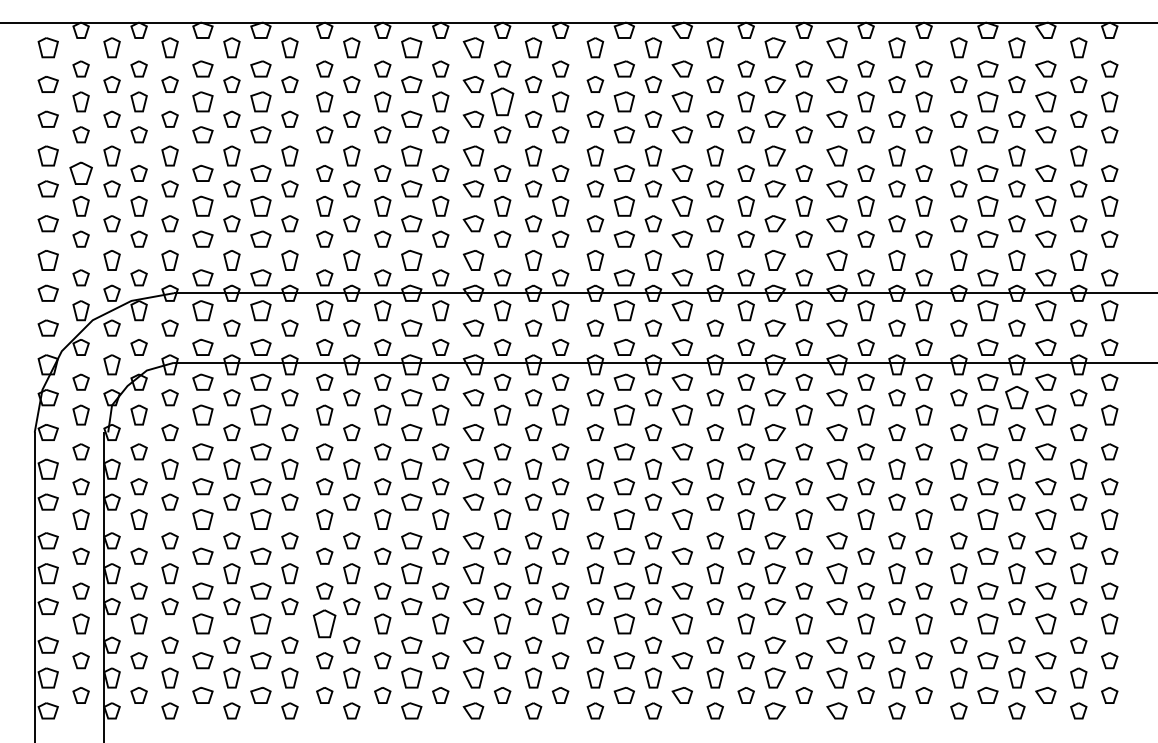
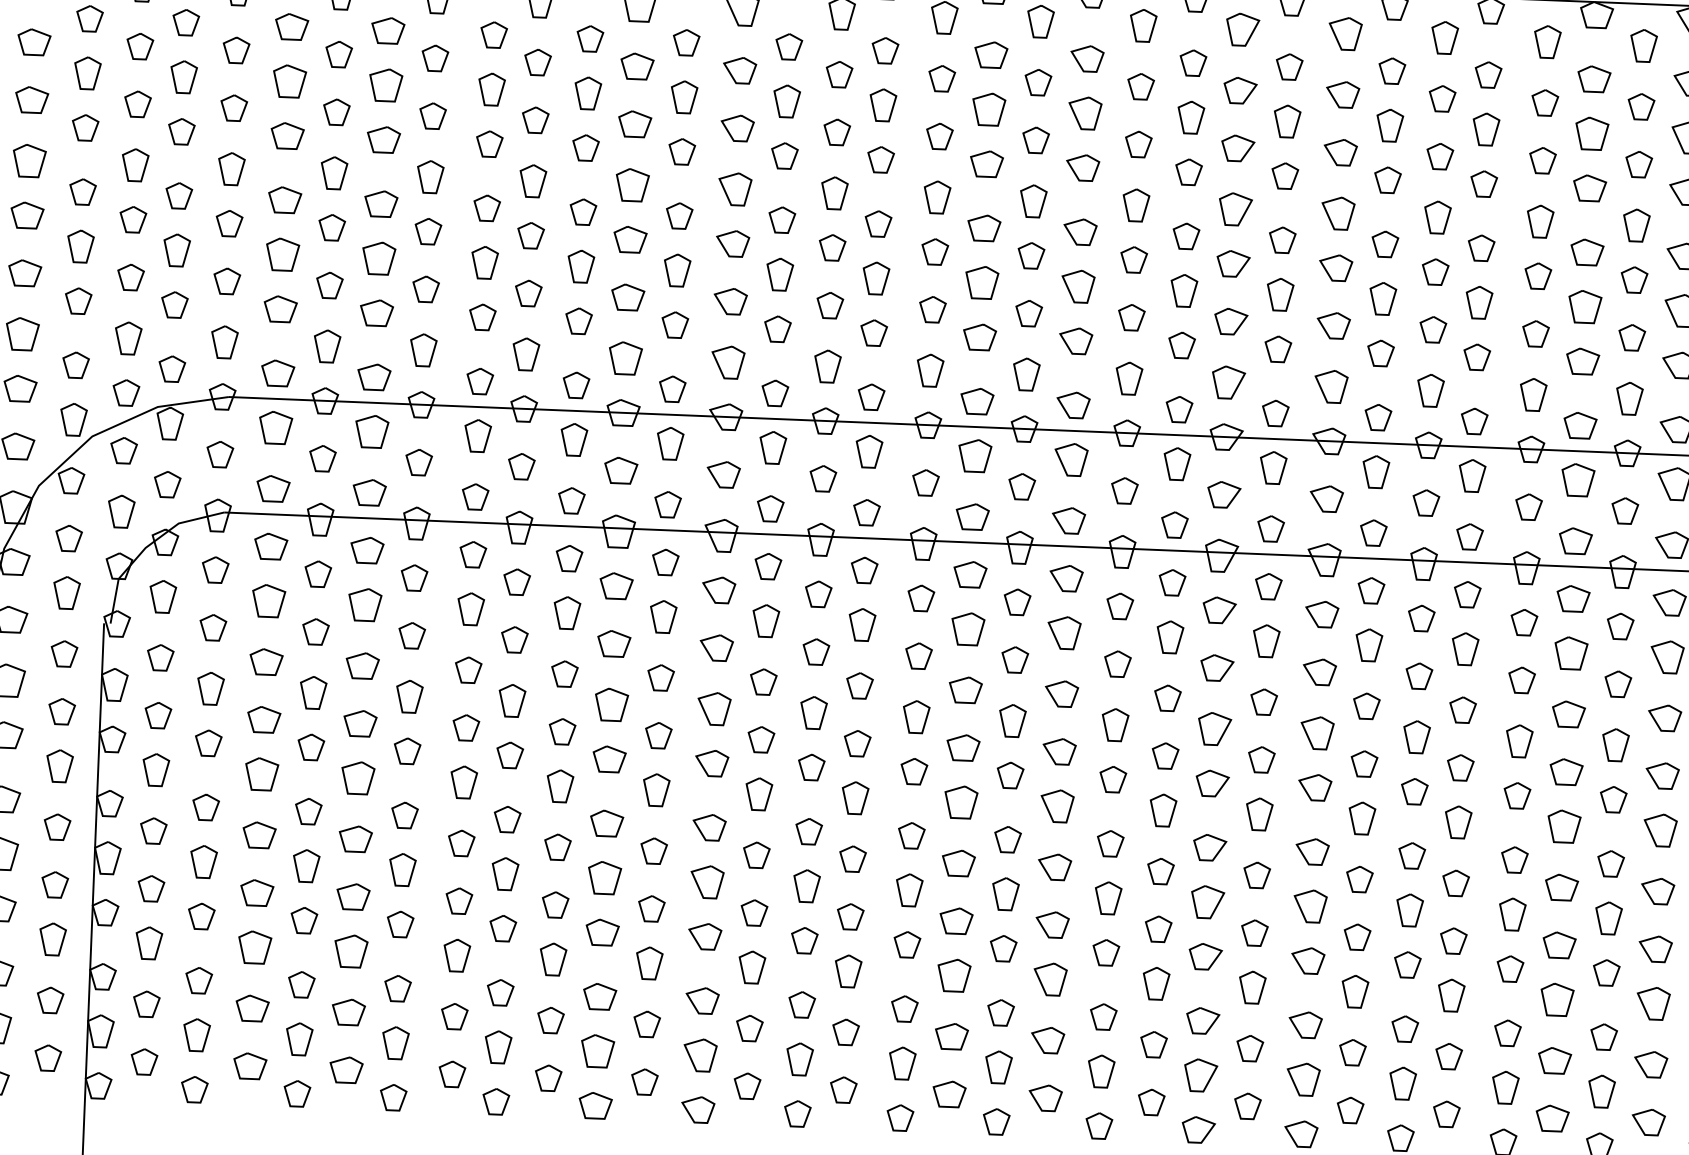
part: (502, 101) -> (786, 100), size x0.71
part: (80, 173) -> (81, 192), size x0.71
part: (1016, 397) -> (1619, 626), size x0.71
part: (324, 623) -> (456, 955), size x0.71

